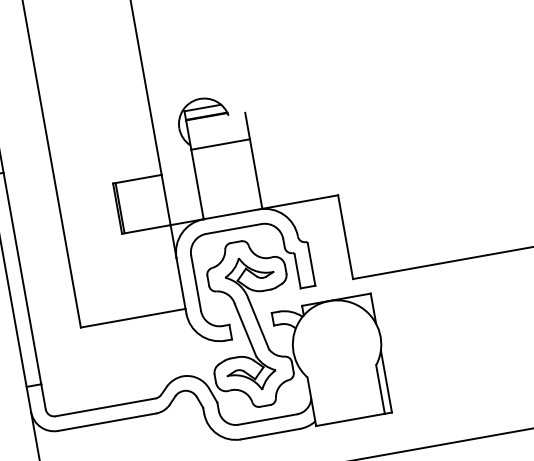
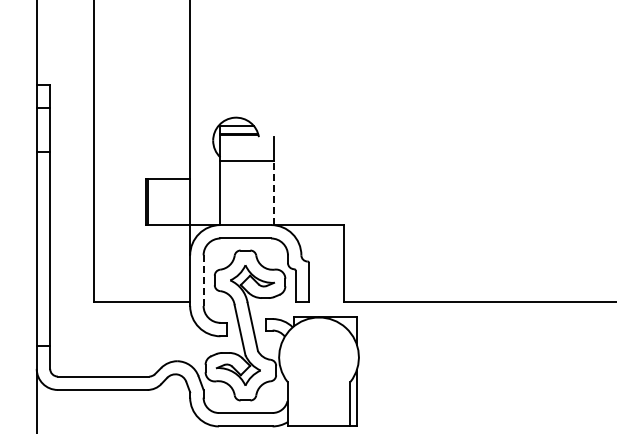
line: (256, 174) -> (274, 193), solid -> dashed
line: (195, 283) -> (203, 280), solid -> dashed

